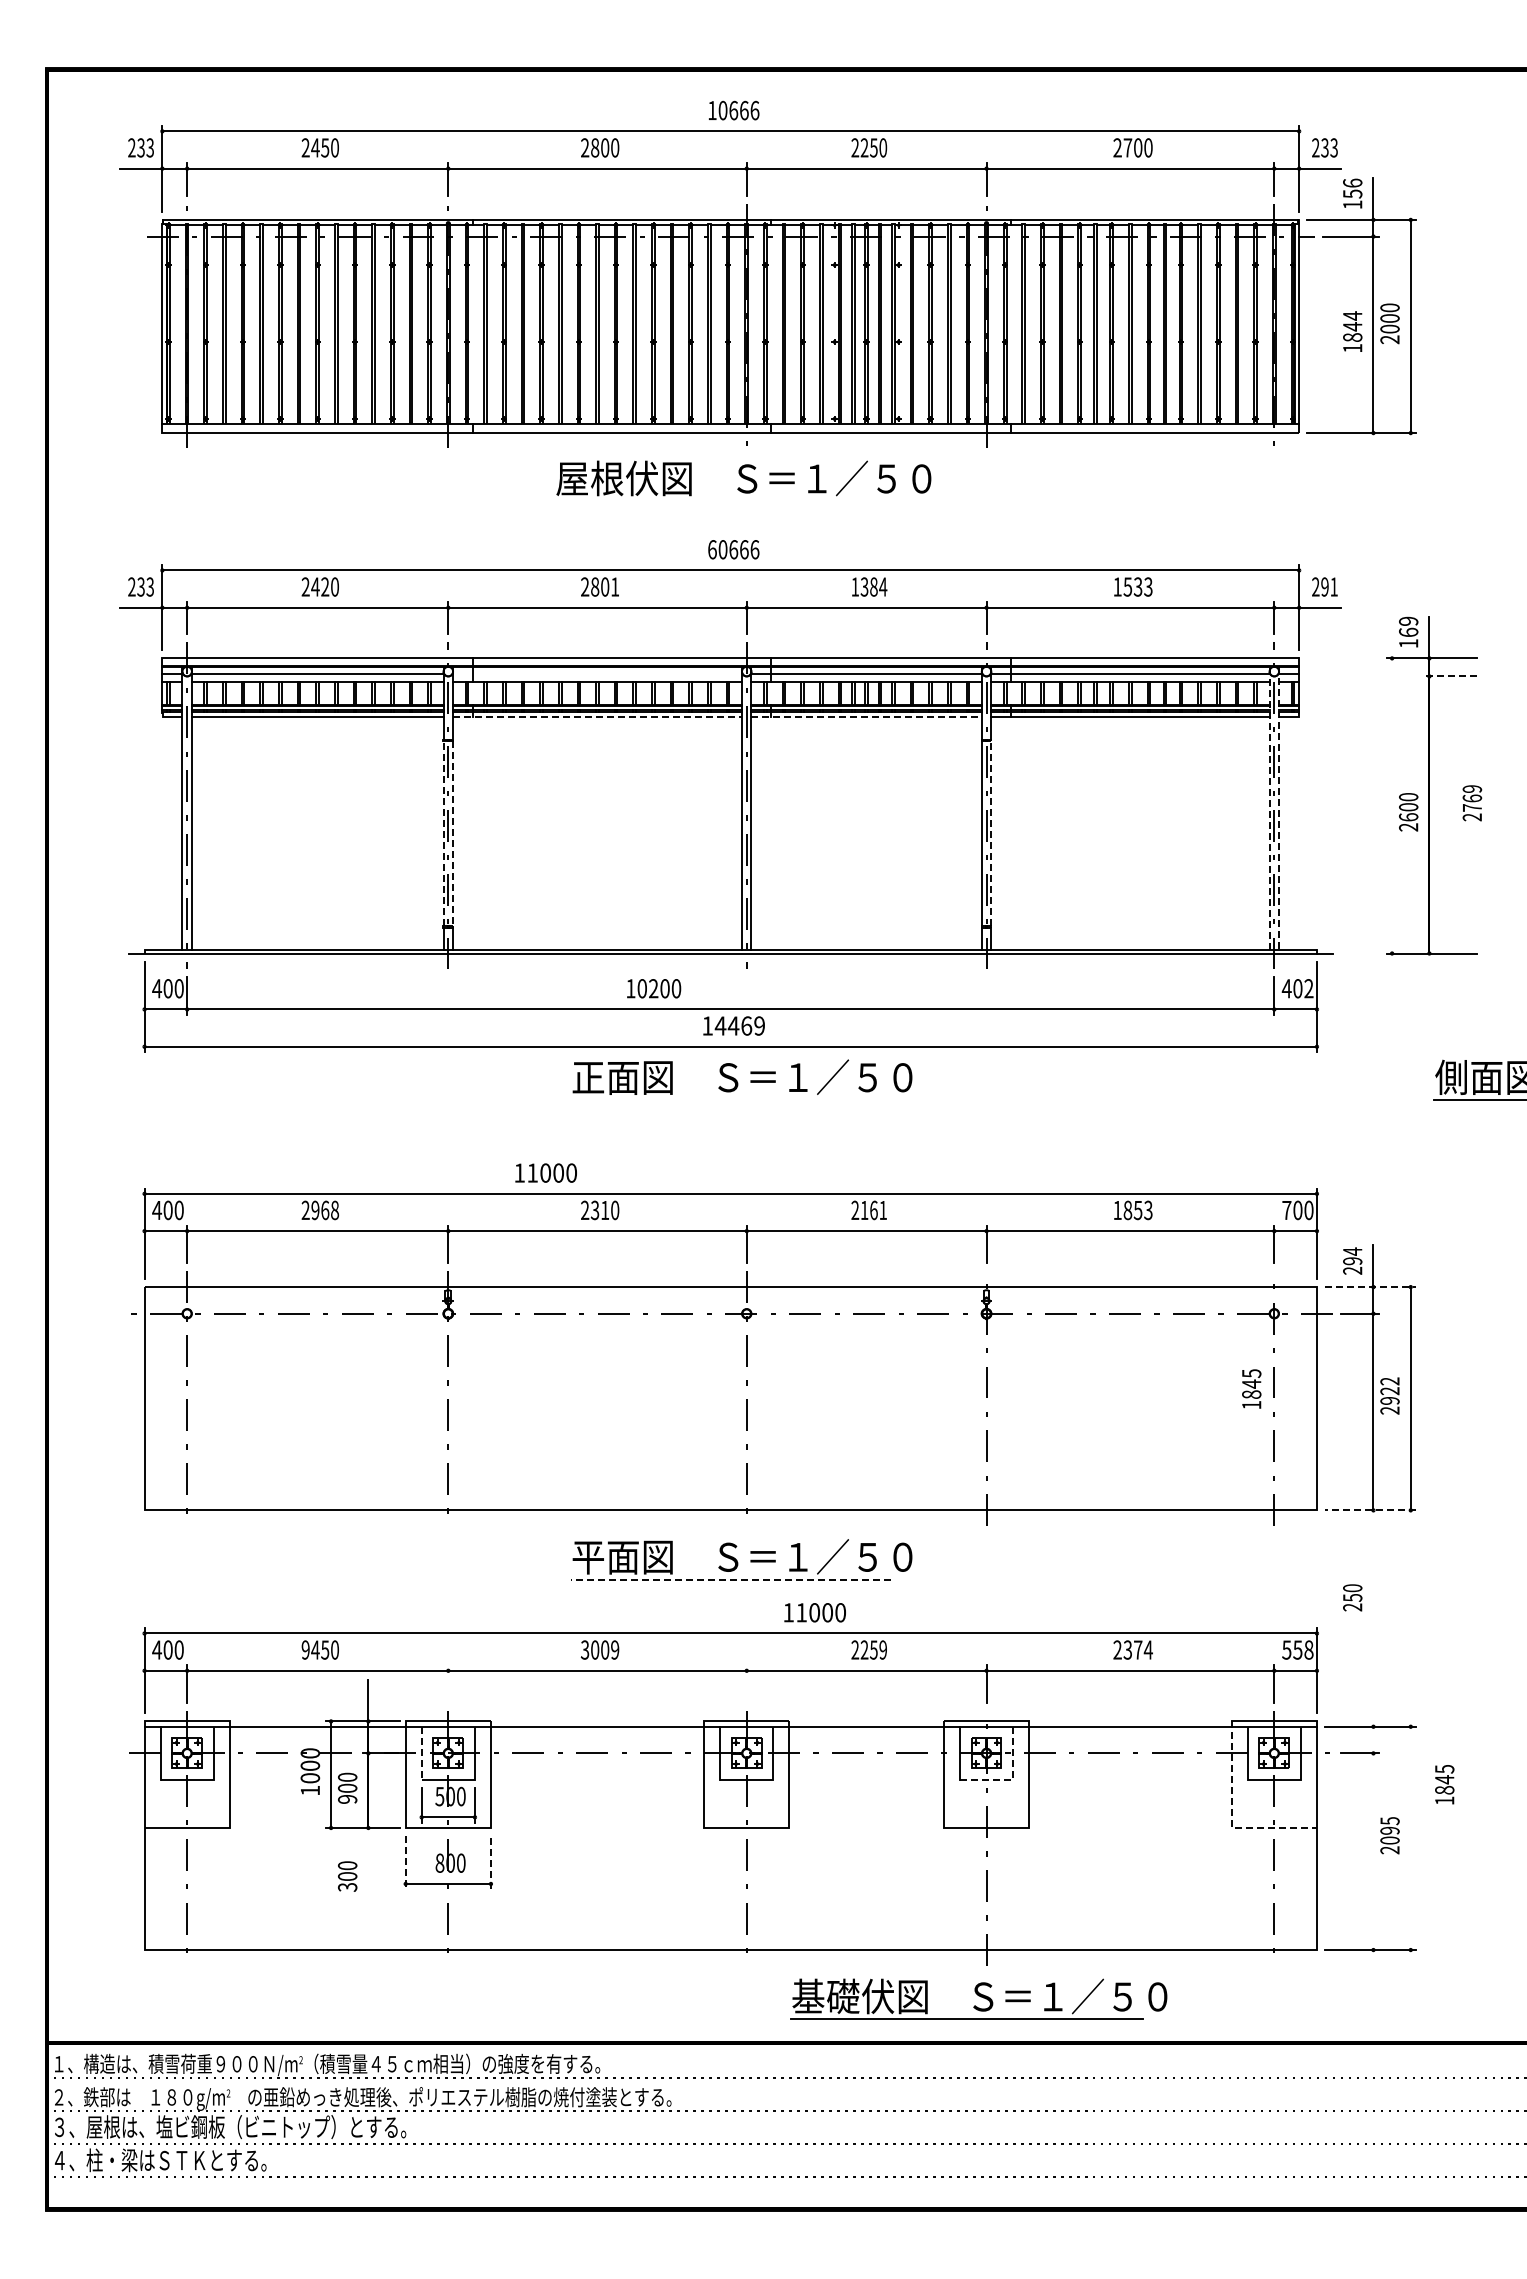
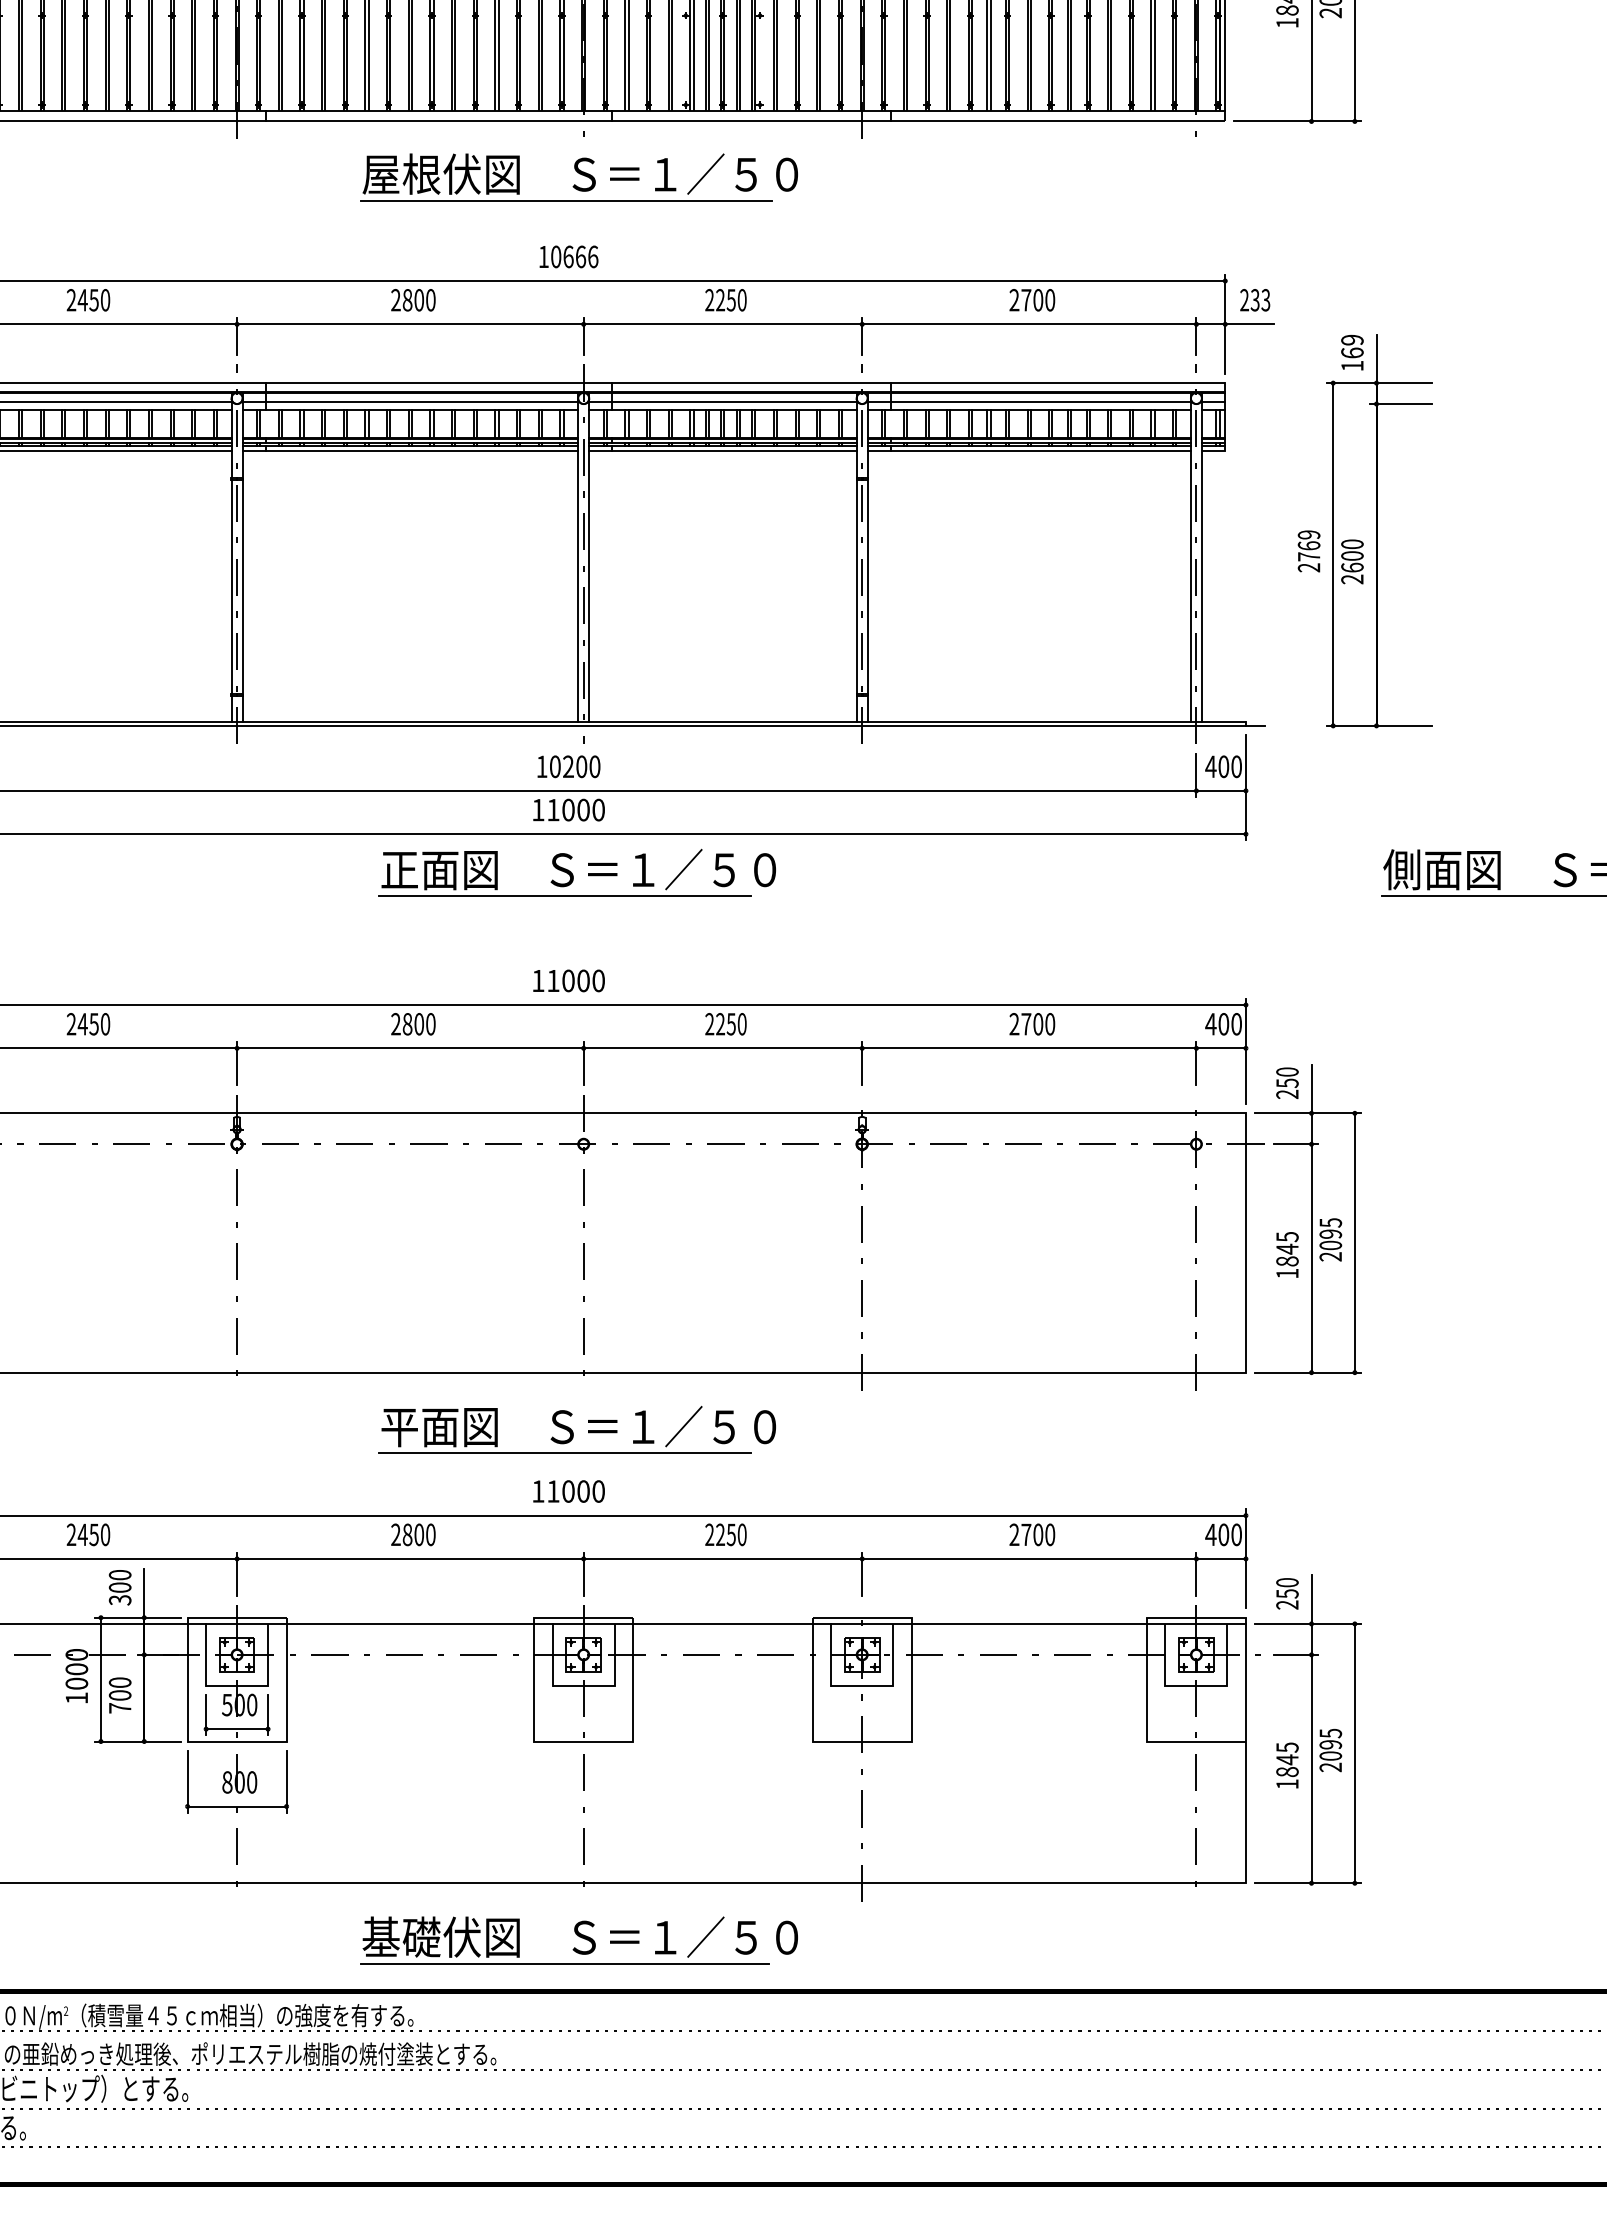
line: (731, 501) -> (565, 200), added
text: (712, 549) -> (543, 256), 60666 -> 10666
text: (325, 586) -> (94, 299), 2420 -> 2450
text: (615, 586) -> (431, 299), 2801 -> 2800
text: (869, 586) -> (726, 299), 1384 -> 2250
text: (1132, 586) -> (1031, 299), 1533 -> 2700
text: (1329, 586) -> (1260, 299), 291 -> 233
line: (597, 674) -> (410, 401), added
line: (1450, 676) -> (1401, 404), dashed -> solid
line: (597, 717) -> (410, 451), dashed -> solid
line: (867, 717) -> (723, 451), dashed -> solid
text: (1472, 803) -> (1309, 551), moved
line: (1392, 805) -> (1333, 553), added
line: (1269, 808) -> (1190, 557), dashed -> solid
line: (1279, 808) -> (1202, 557), dashed -> solid
line: (443, 833) -> (231, 586), dashed -> solid
line: (991, 833) -> (867, 586), dashed -> solid
line: (453, 834) -> (243, 587), dashed -> solid
text: (654, 988) -> (569, 766), moved
text: (1308, 988) -> (1236, 766), 402 -> 400
text: (739, 1025) -> (575, 809), 14469 -> 11000
line: (730, 1100) -> (564, 896), added
text: (545, 1172) -> (568, 980), moved
text: (325, 1210) -> (94, 1024), 2968 -> 2450
text: (599, 1210) -> (412, 1024), 2310 -> 2800
text: (873, 1210) -> (730, 1024), 2161 -> 2250
text: (1132, 1210) -> (1031, 1024), 1853 -> 2700
text: (1286, 1210) -> (1210, 1024), 700 -> 400
text: (1352, 1256) -> (1287, 1077), 294 -> 250
line: (1370, 1287) -> (1308, 1113), dashed -> solid
text: (1251, 1388) -> (1287, 1254), moved
text: (1389, 1390) -> (1330, 1233), 2922 -> 2095
line: (1370, 1510) -> (1308, 1372), dashed -> solid
line: (730, 1579) -> (564, 1452), dashed -> solid
text: (1352, 1597) -> (1287, 1593), moved
text: (814, 1612) -> (568, 1491), moved
text: (599, 1649) -> (412, 1534), 3009 -> 2800
text: (883, 1649) -> (742, 1534), 2259 -> 2250
text: (1137, 1649) -> (1037, 1534), 2374 -> 2700
text: (1297, 1649) -> (1223, 1534), 558 -> 400
text: (305, 1650) -> (71, 1535), 9450 -> 2450
line: (448, 1683) -> (237, 1573), added
line: (746, 1683) -> (583, 1573), added
line: (421, 1753) -> (205, 1654), dashed -> solid
line: (1013, 1780) -> (893, 1686), dashed -> solid
text: (1444, 1784) -> (1287, 1765), moved
text: (347, 1798) -> (120, 1707), 900 -> 700
line: (1373, 1817) -> (1311, 1729), added
line: (1231, 1818) -> (1146, 1730), dashed -> solid
line: (1410, 1838) -> (1354, 1753), added
line: (405, 1862) -> (187, 1781), dashed -> solid
line: (490, 1862) -> (286, 1781), dashed -> solid
text: (347, 1876) -> (120, 1587), moved
part: (978, 1998) -> (578, 1939), moved

